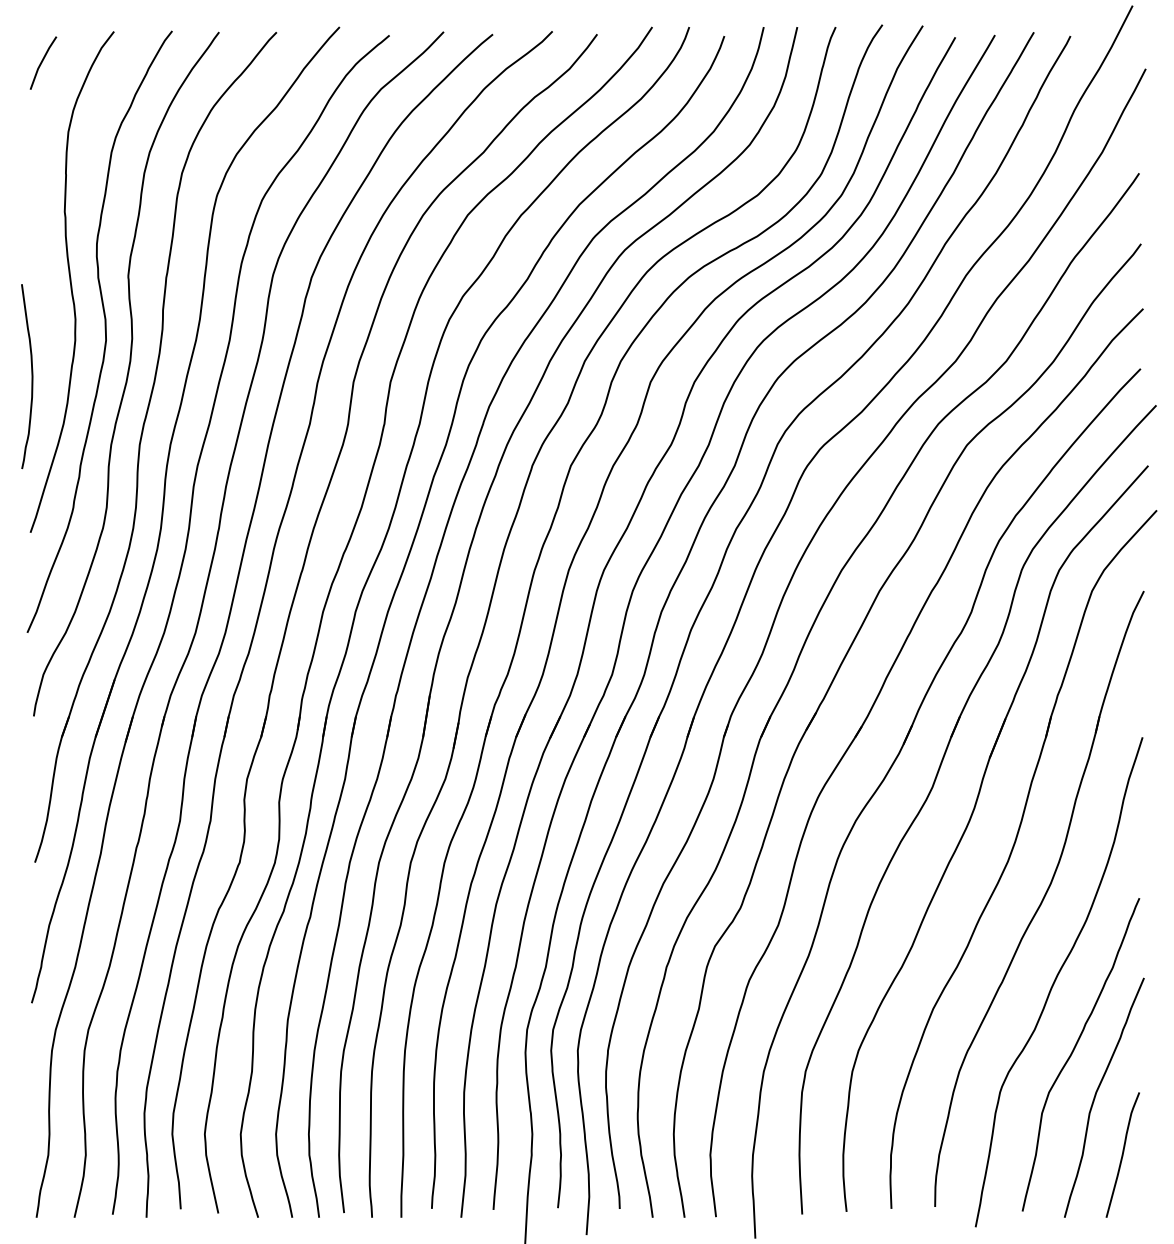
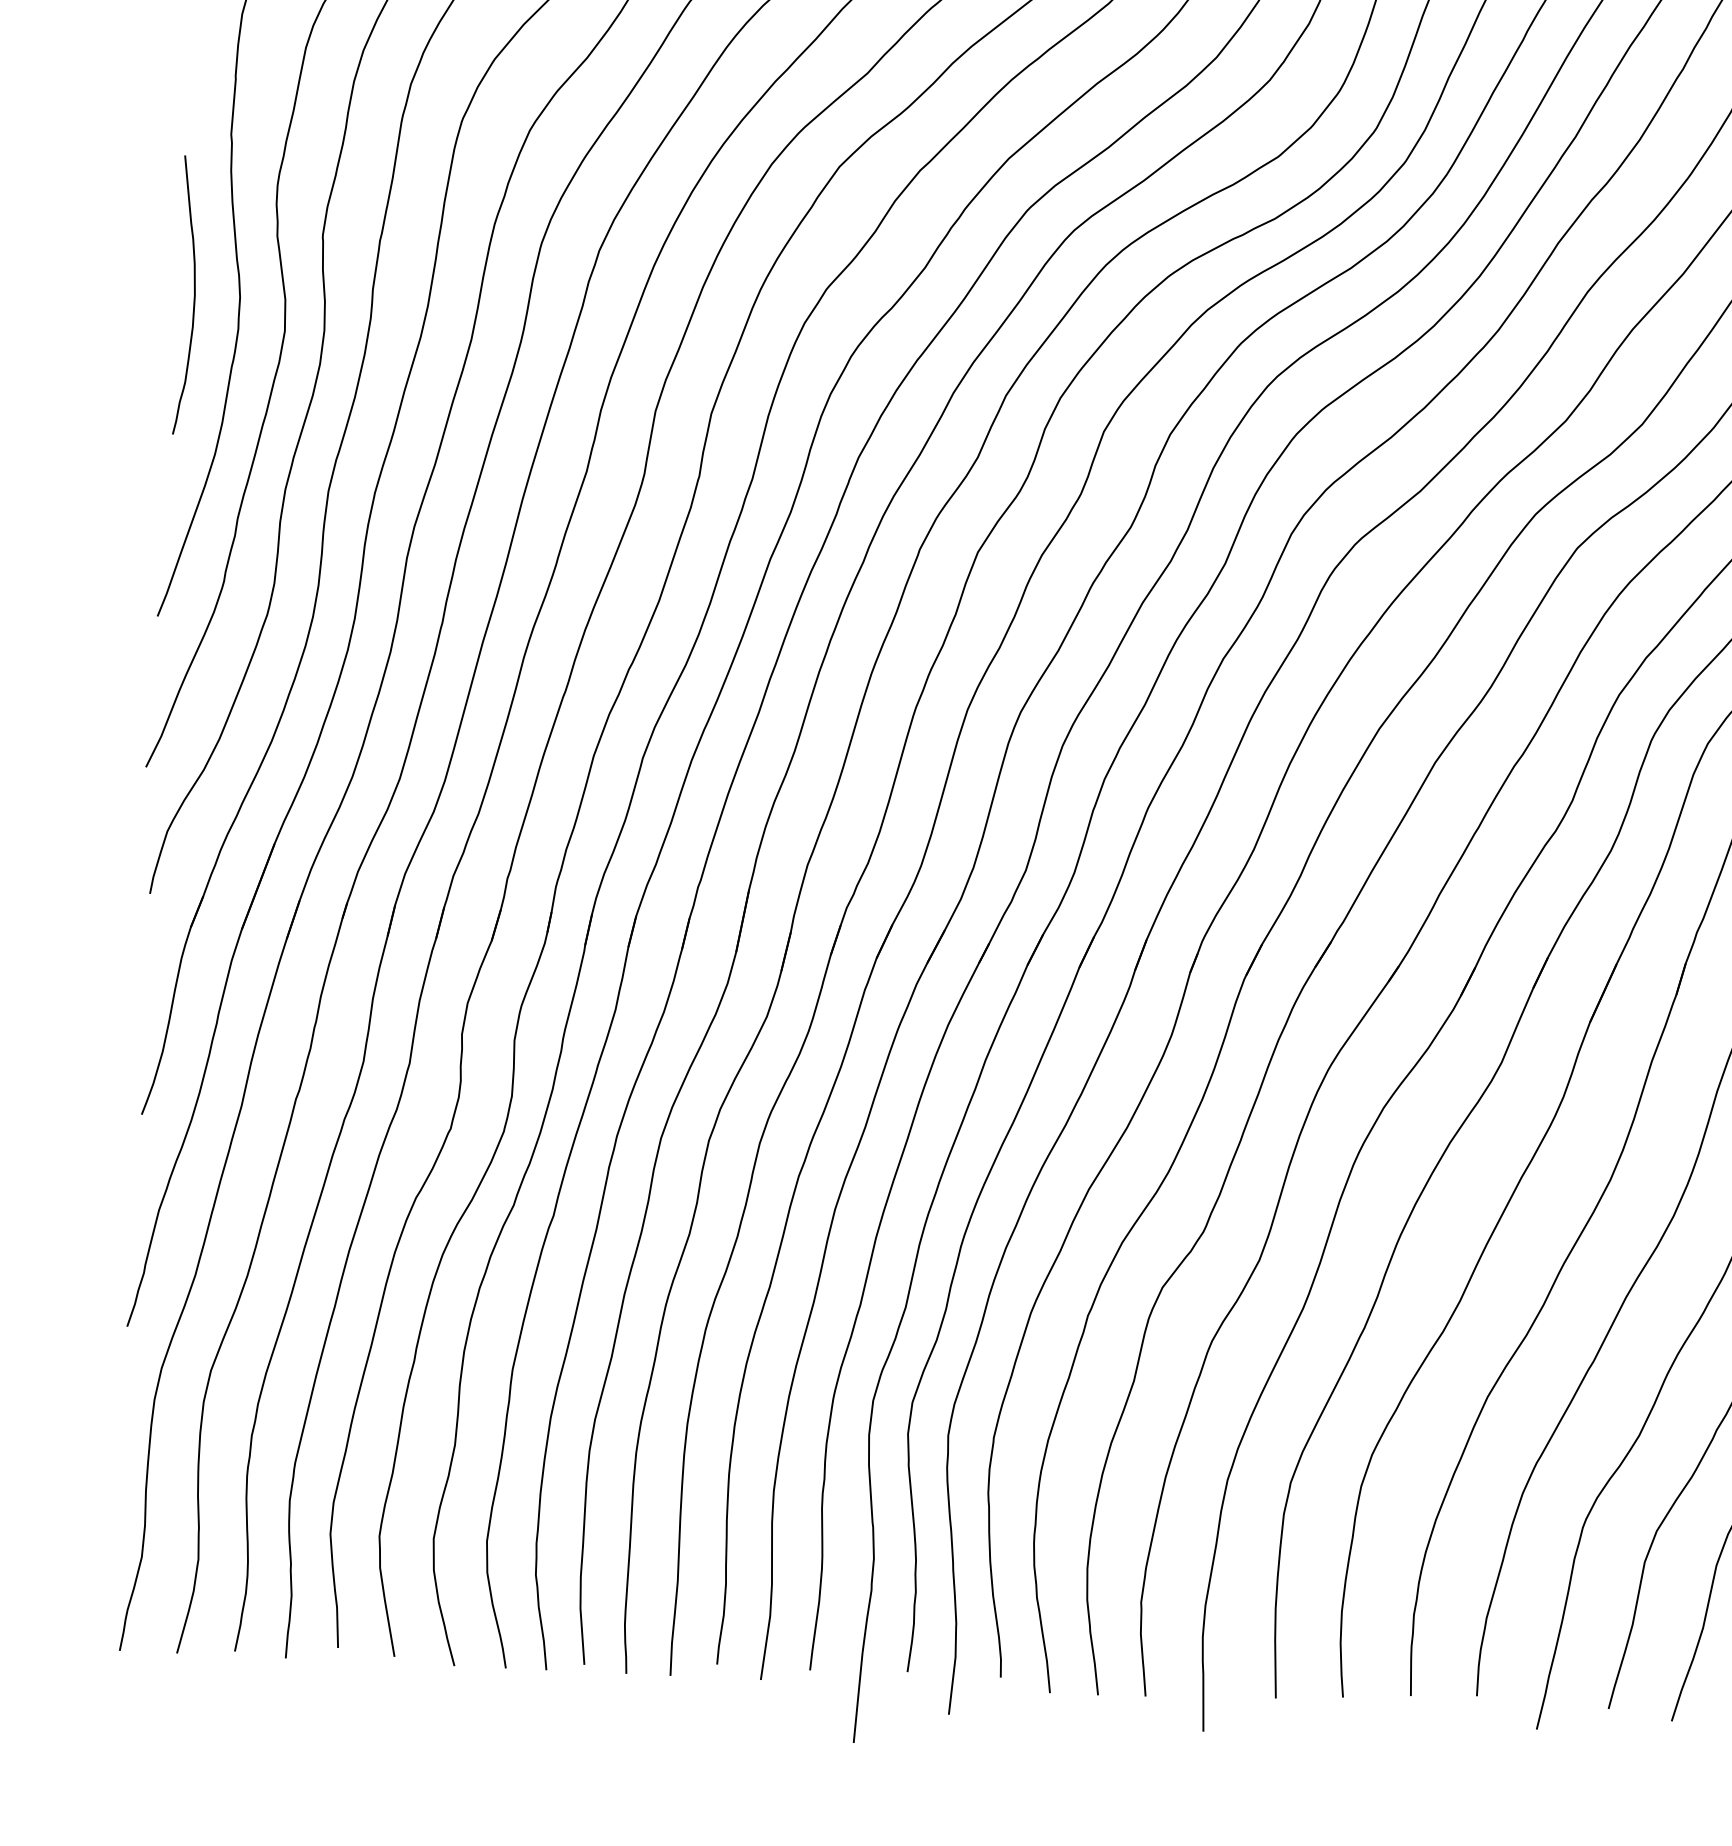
curve: (31, 376) -> (193, 295), moved

